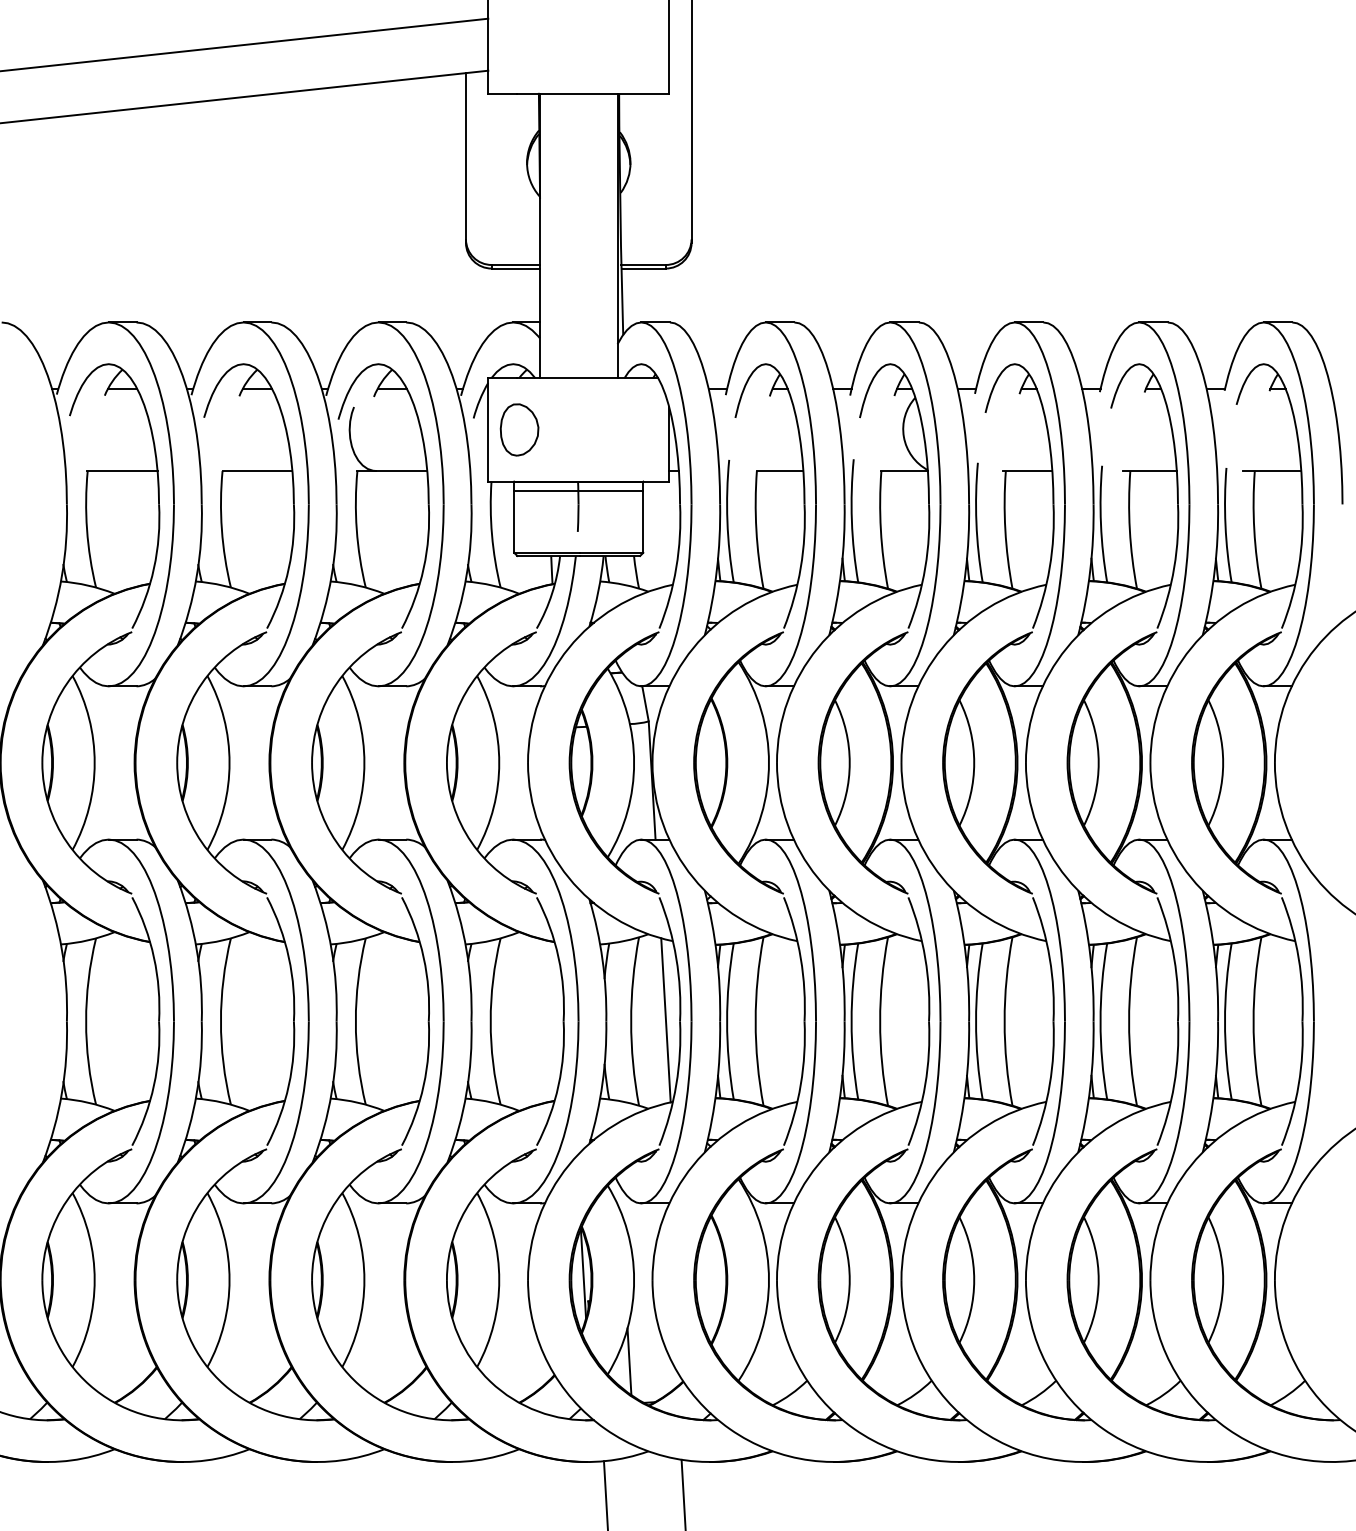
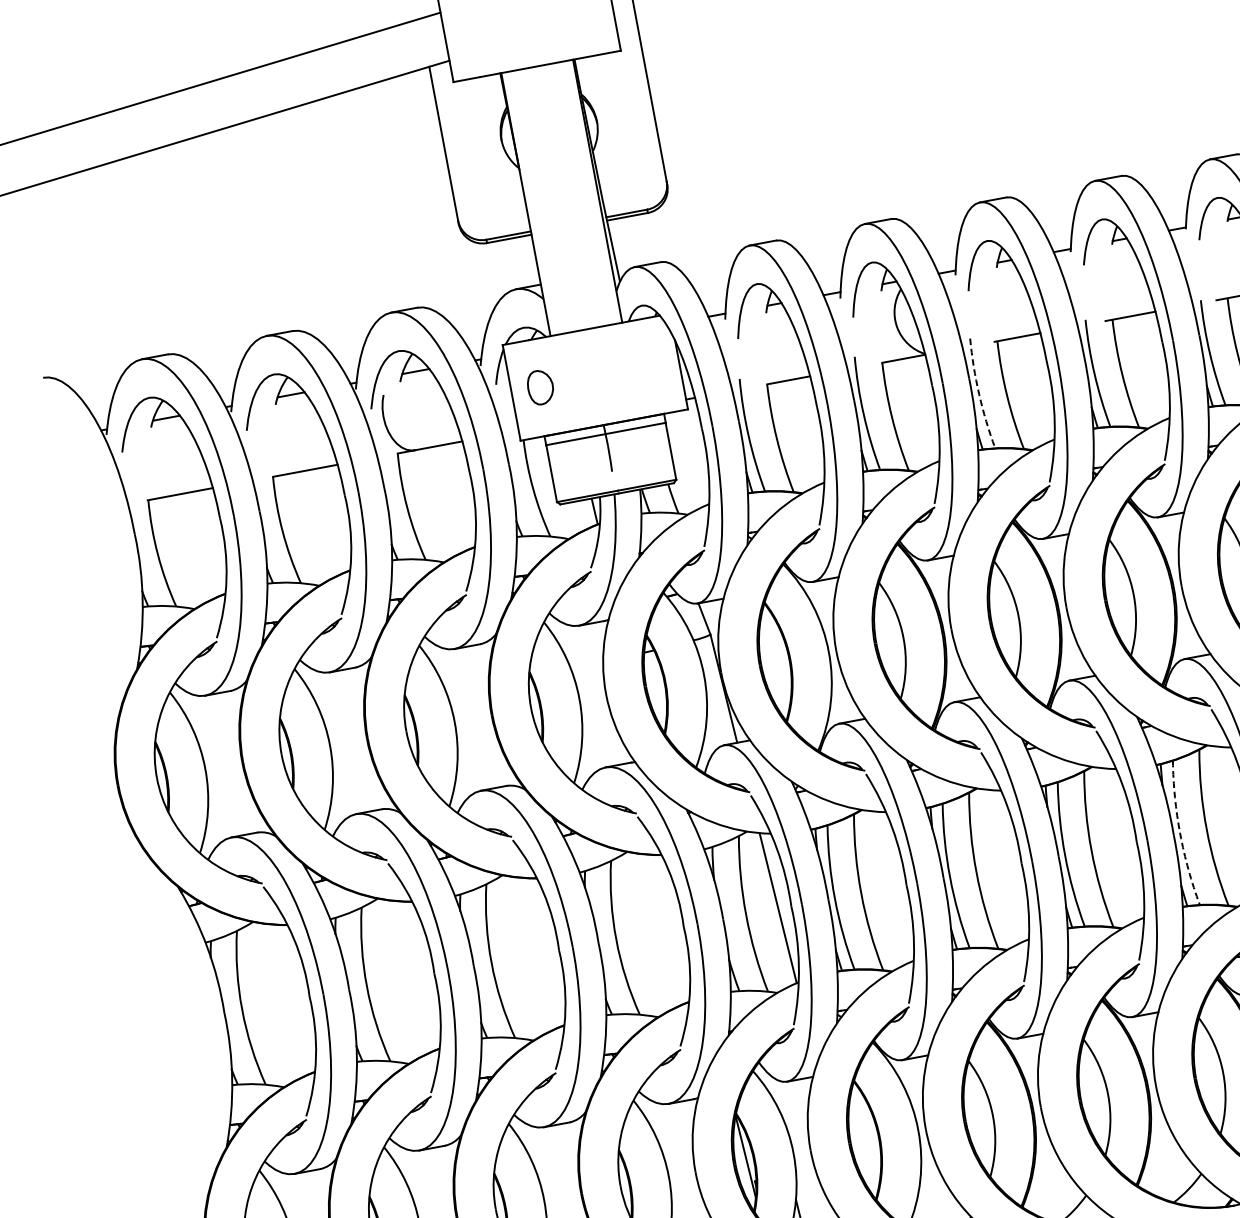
part: (519, 429) -> (540, 387), size x0.7
arc: (976, 522) -> (979, 394), solid -> dashed
arc: (1100, 1021) -> (1180, 834), solid -> dashed

